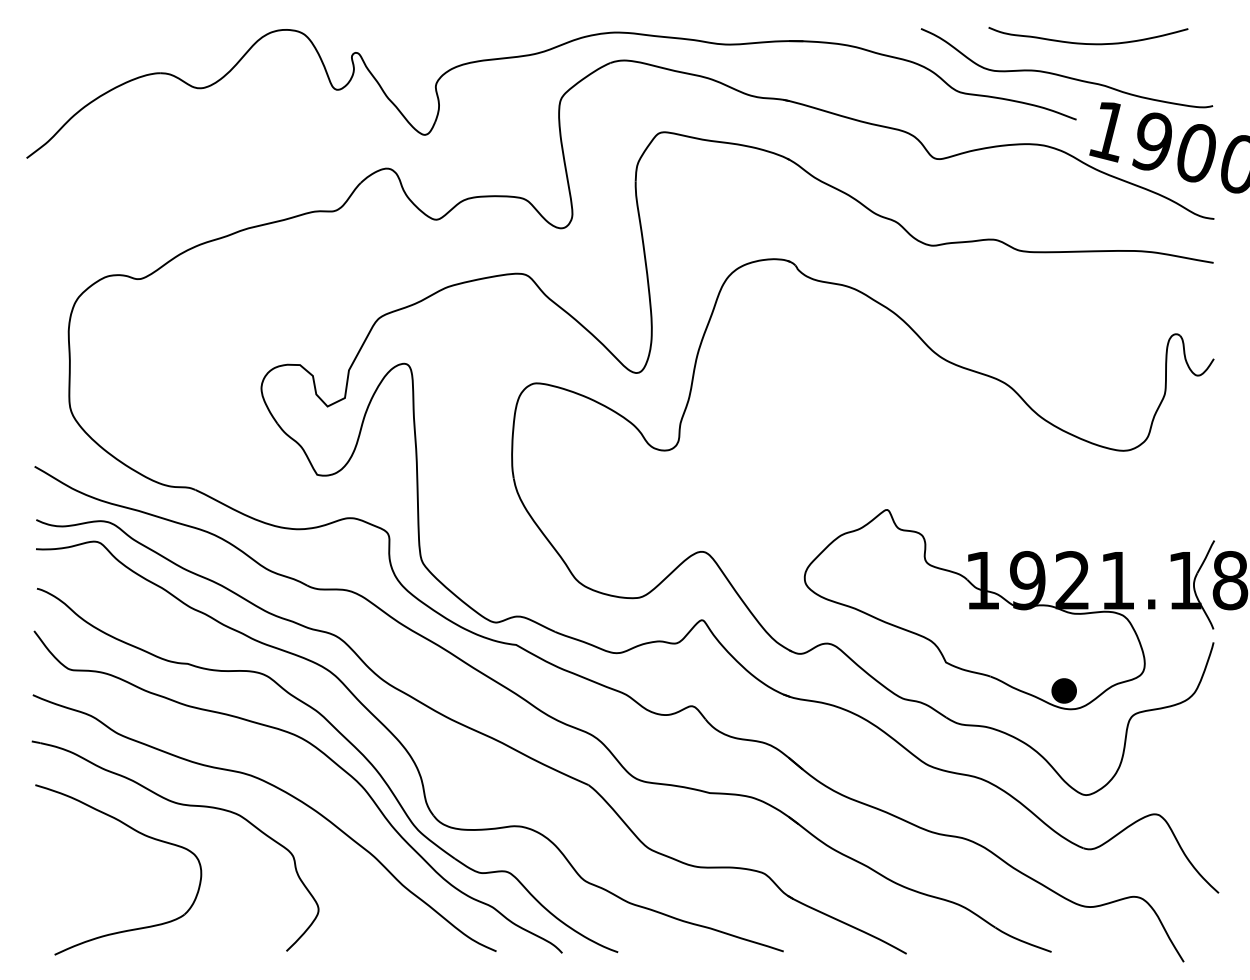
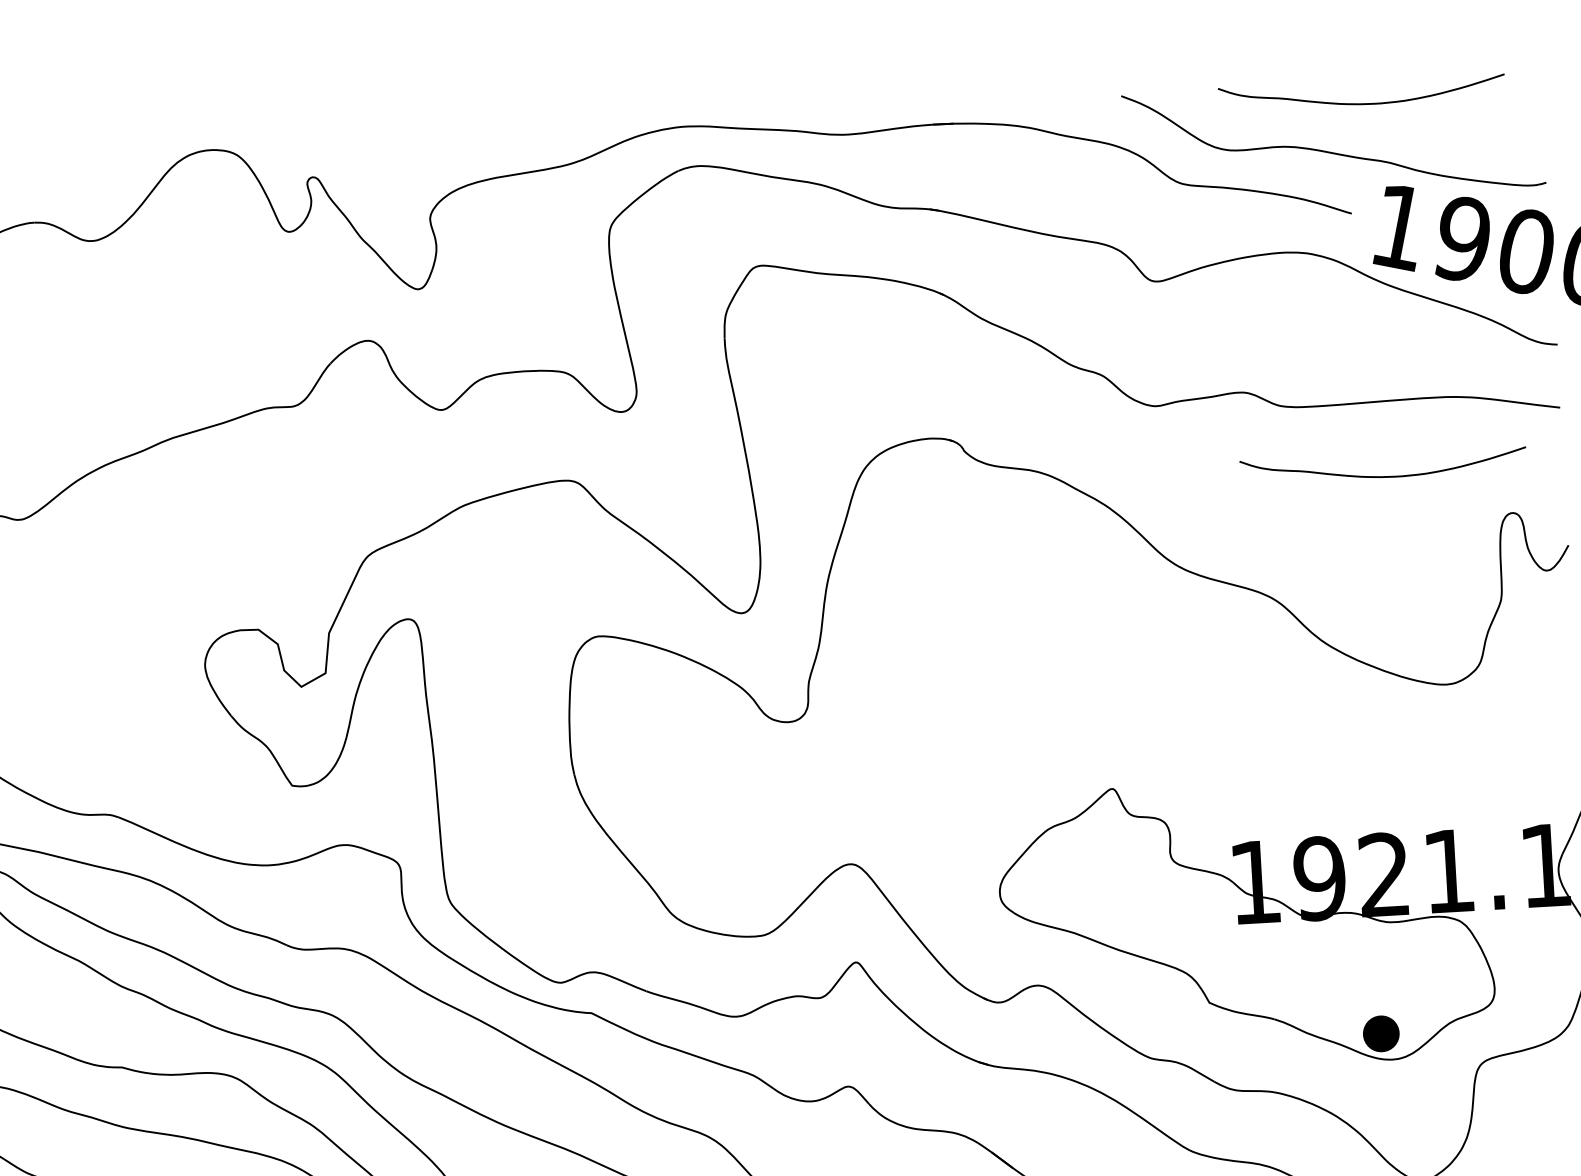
curve: (1088, 303) -> (1384, 476), added

